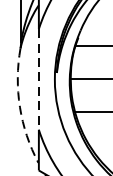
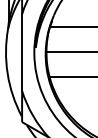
line: (39, 80) -> (22, 53), dashed -> solid
arc: (19, 106) -> (7, 73), dashed -> solid

